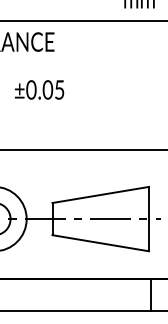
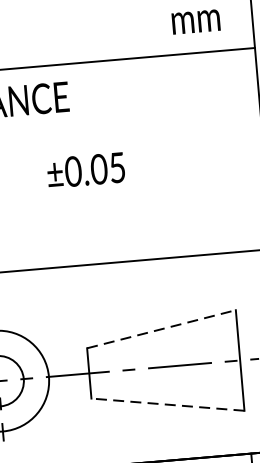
text: (39, 89) -> (85, 169), moved
line: (100, 194) -> (160, 328), solid -> dashed
line: (100, 243) -> (167, 405), solid -> dashed

